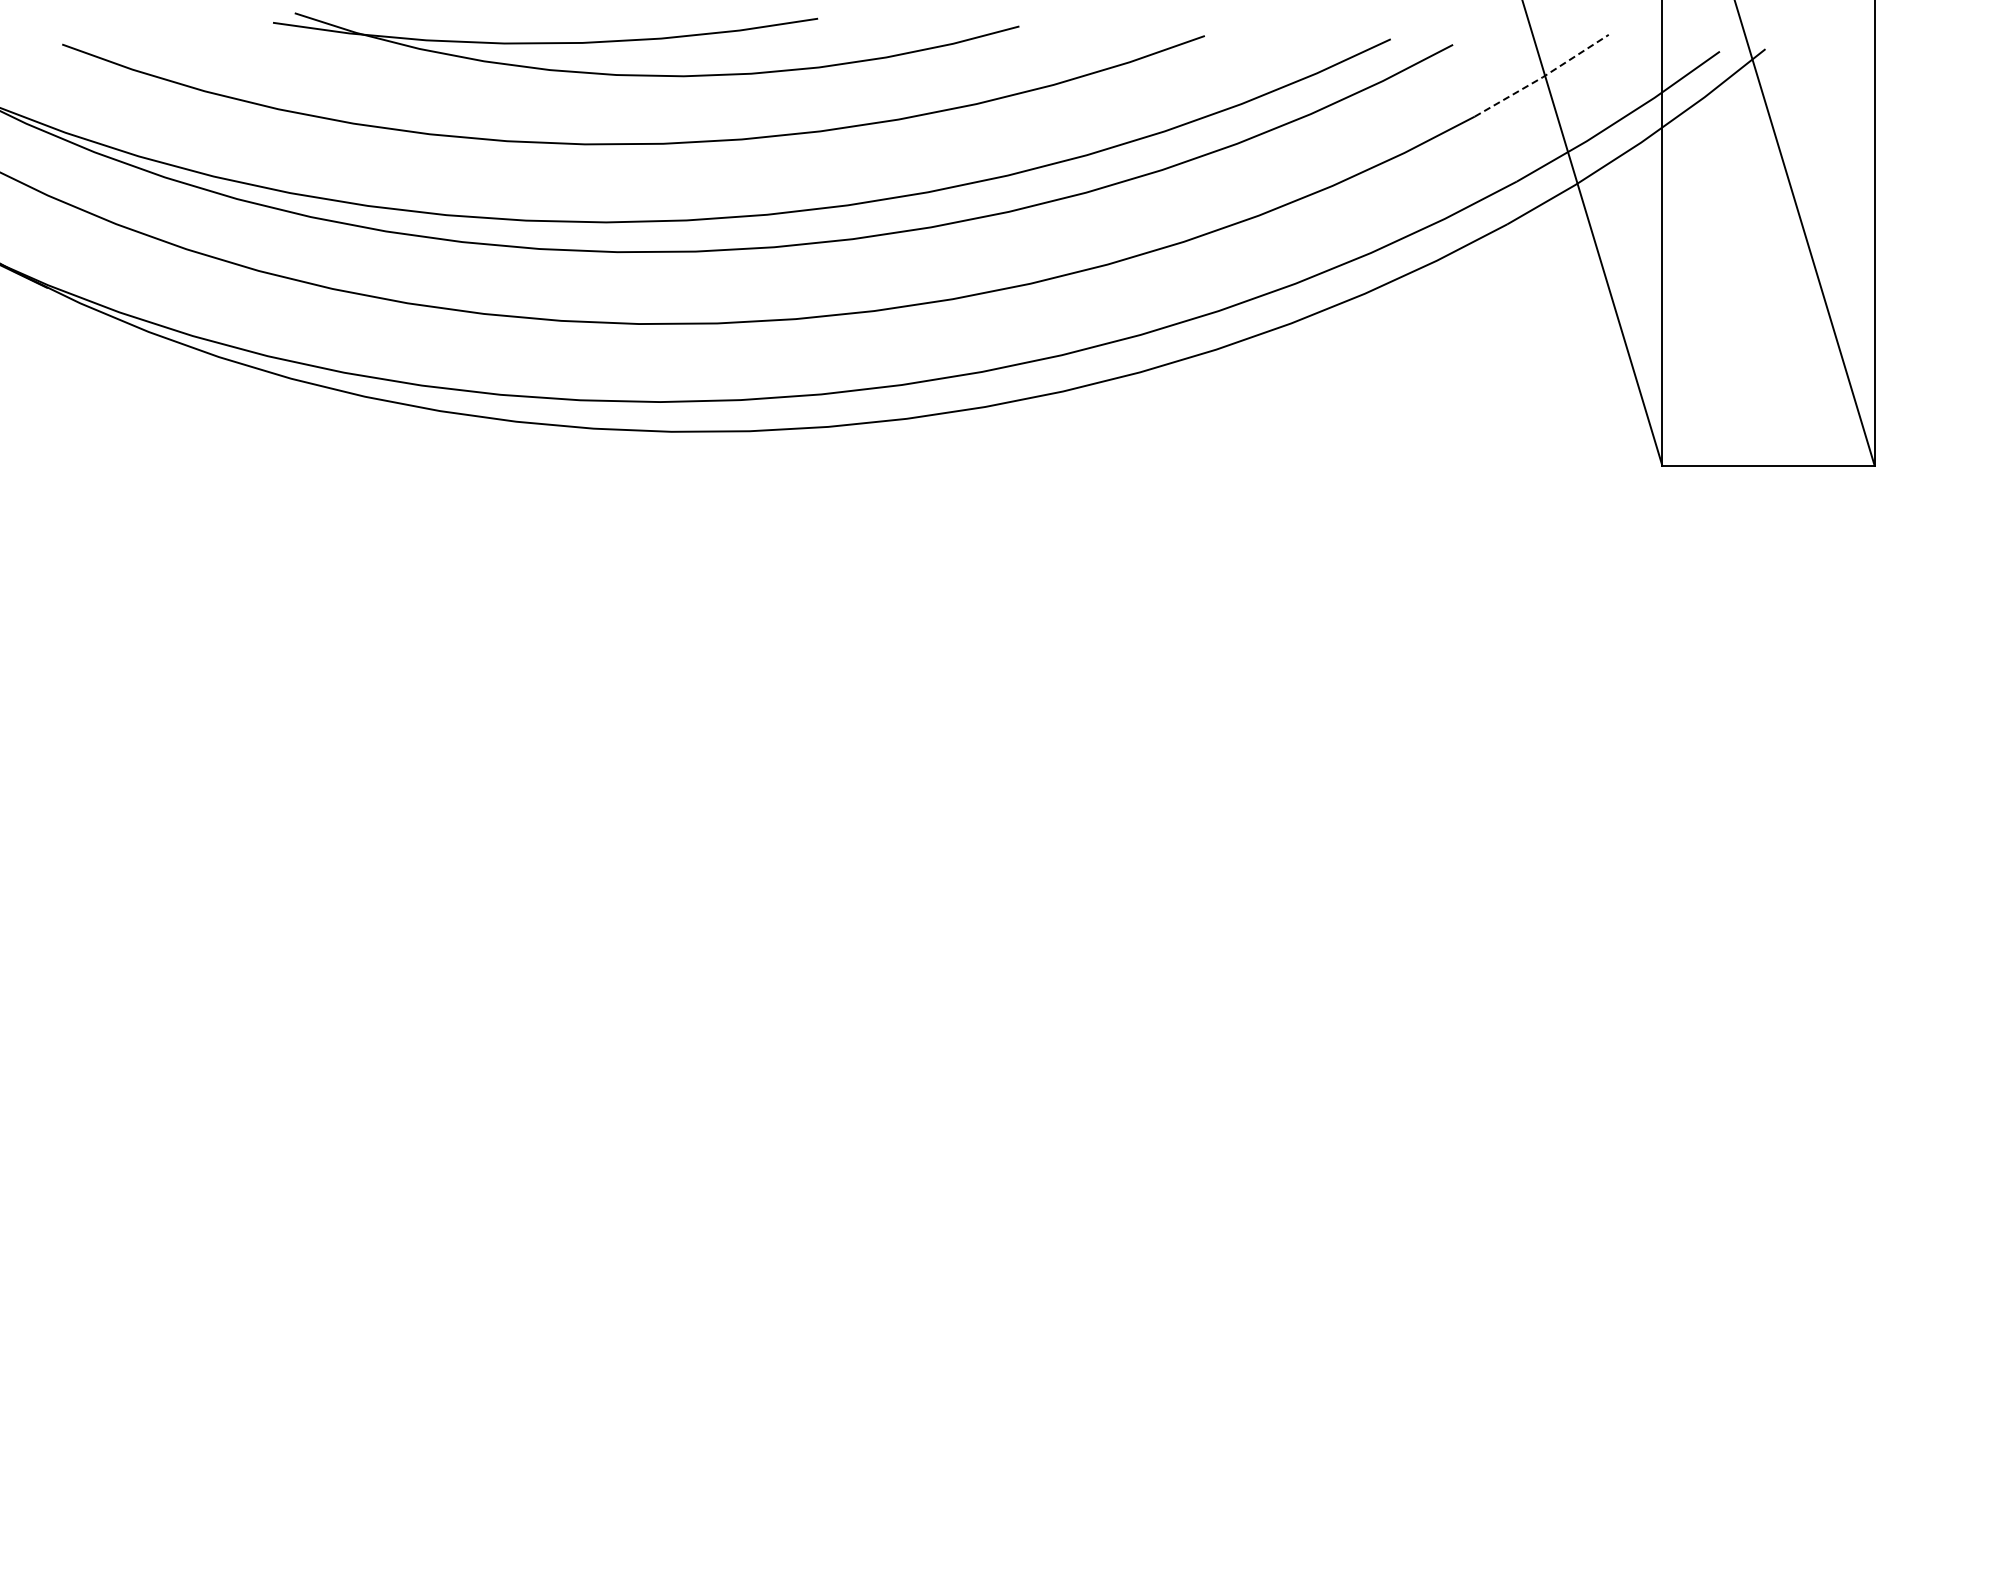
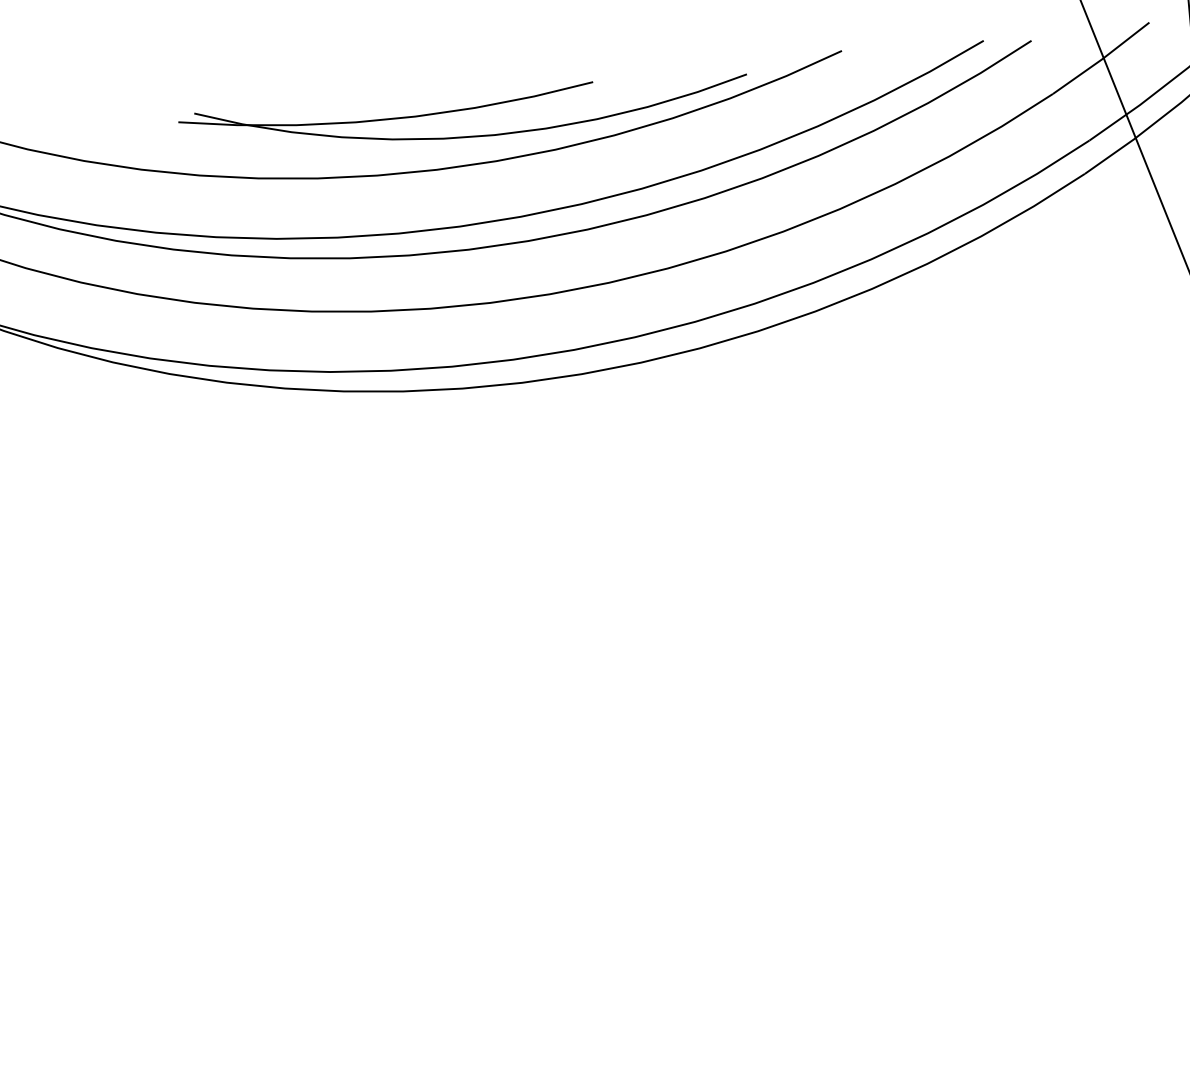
part: (646, 44) -> (464, 113), moved
line: (1542, 77) -> (1101, 59), dashed -> solid

